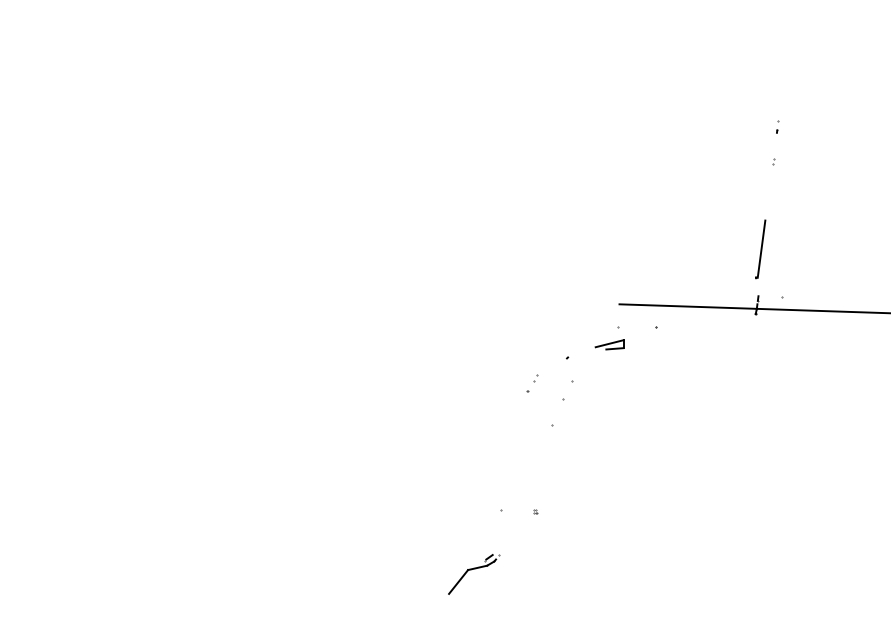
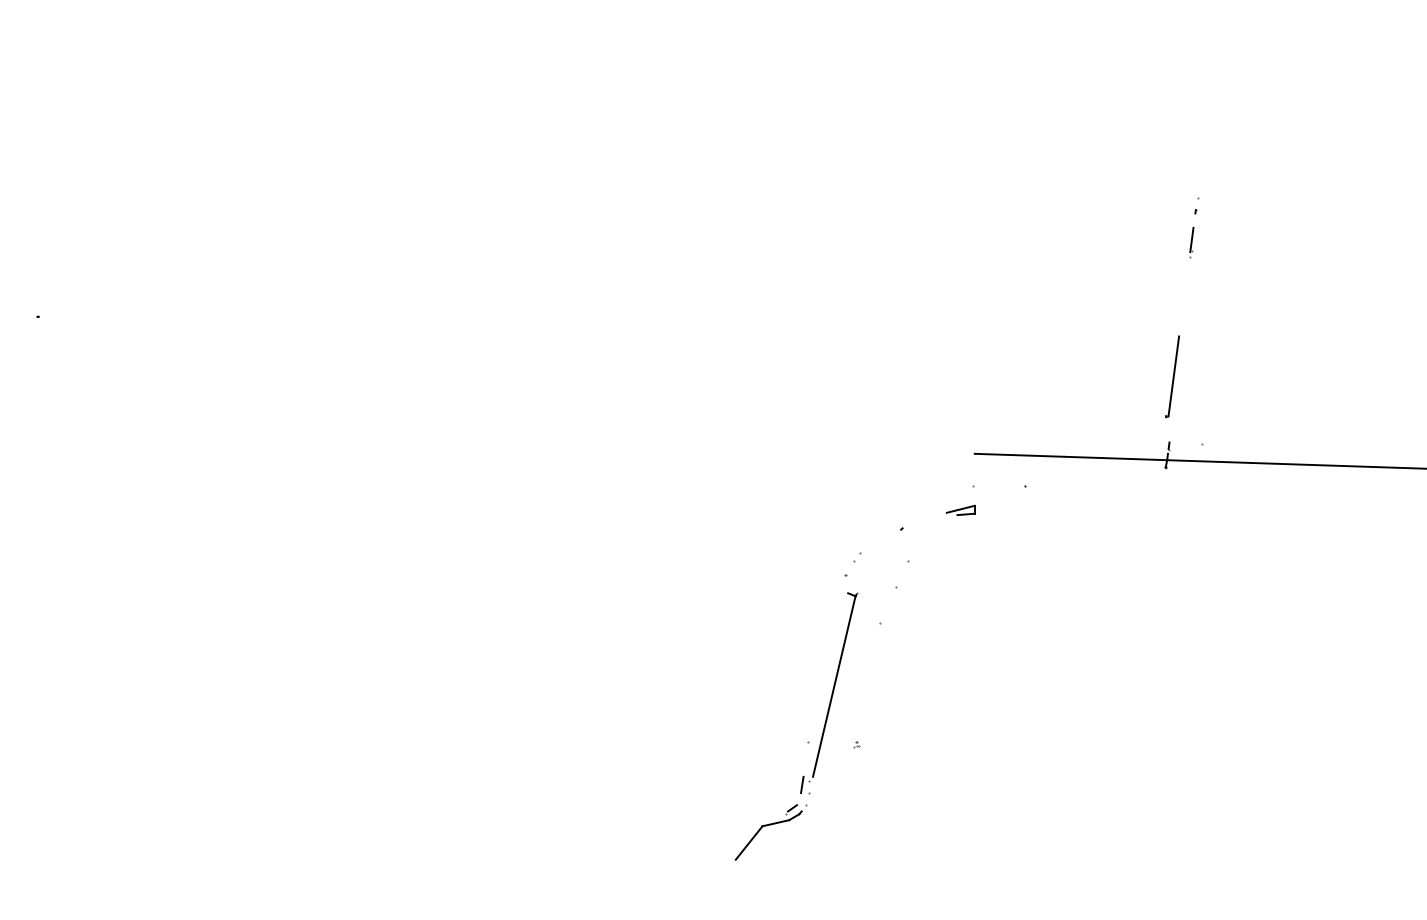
line: (774, 151) -> (1191, 239), added
part: (609, 344) -> (960, 509), size x0.71
part: (515, 475) -> (829, 693), added

